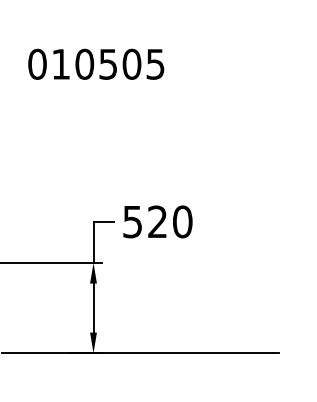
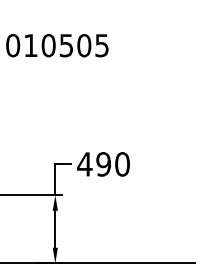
text: (144, 221) -> (93, 164), 520 -> 490

